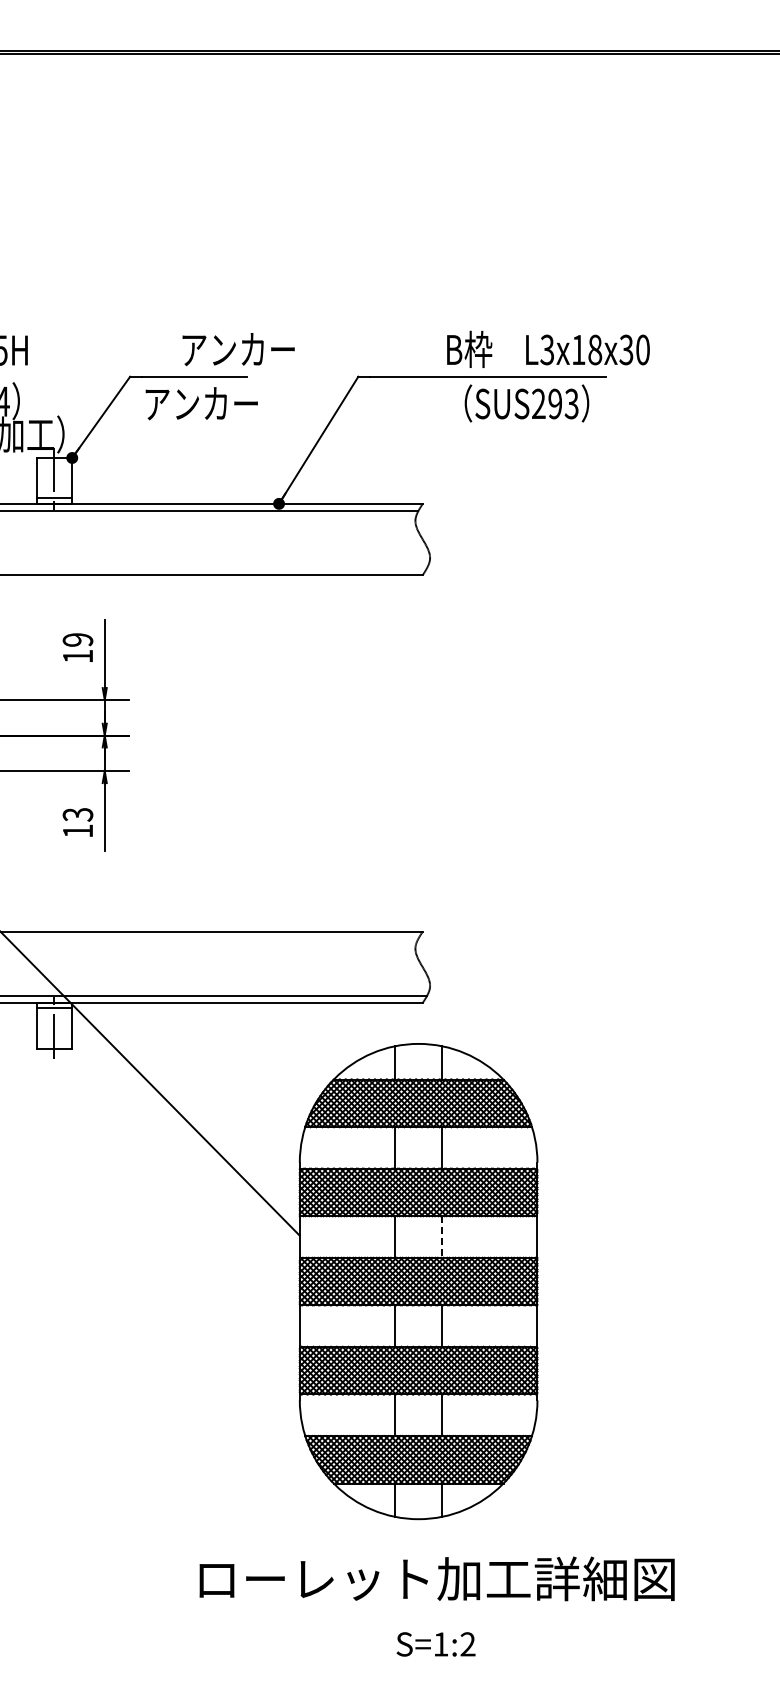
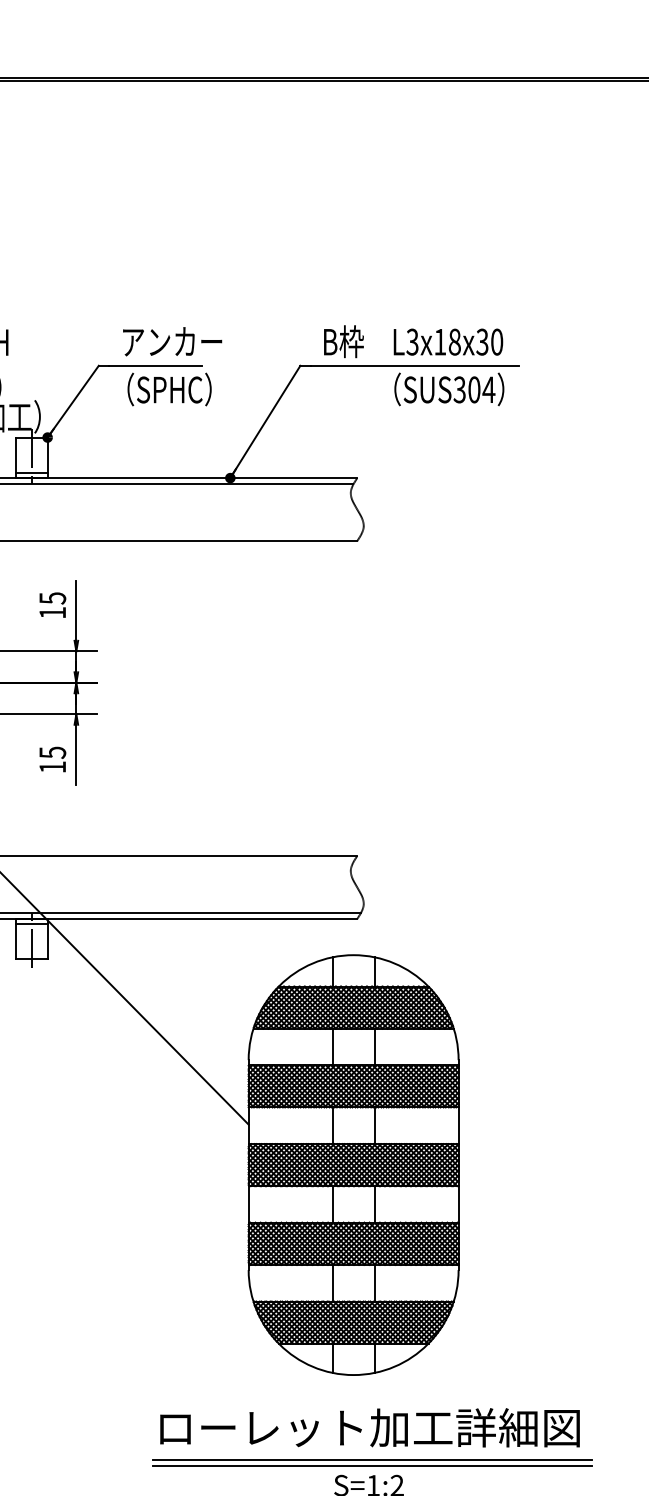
text: (548, 348) -> (413, 340), moved
text: (238, 349) -> (172, 341), moved
text: (201, 403) -> (161, 389), アンカー -> （SPHC）
text: (555, 403) -> (474, 389), SUS293 -> SUS304
text: (77, 640) -> (52, 598), 19 -> 15
text: (77, 814) -> (52, 752), 13 -> 15
line: (442, 1237) -> (374, 1126), dashed -> solid
line: (439, 1615) -> (372, 1460), added
line: (439, 1621) -> (372, 1465), added

